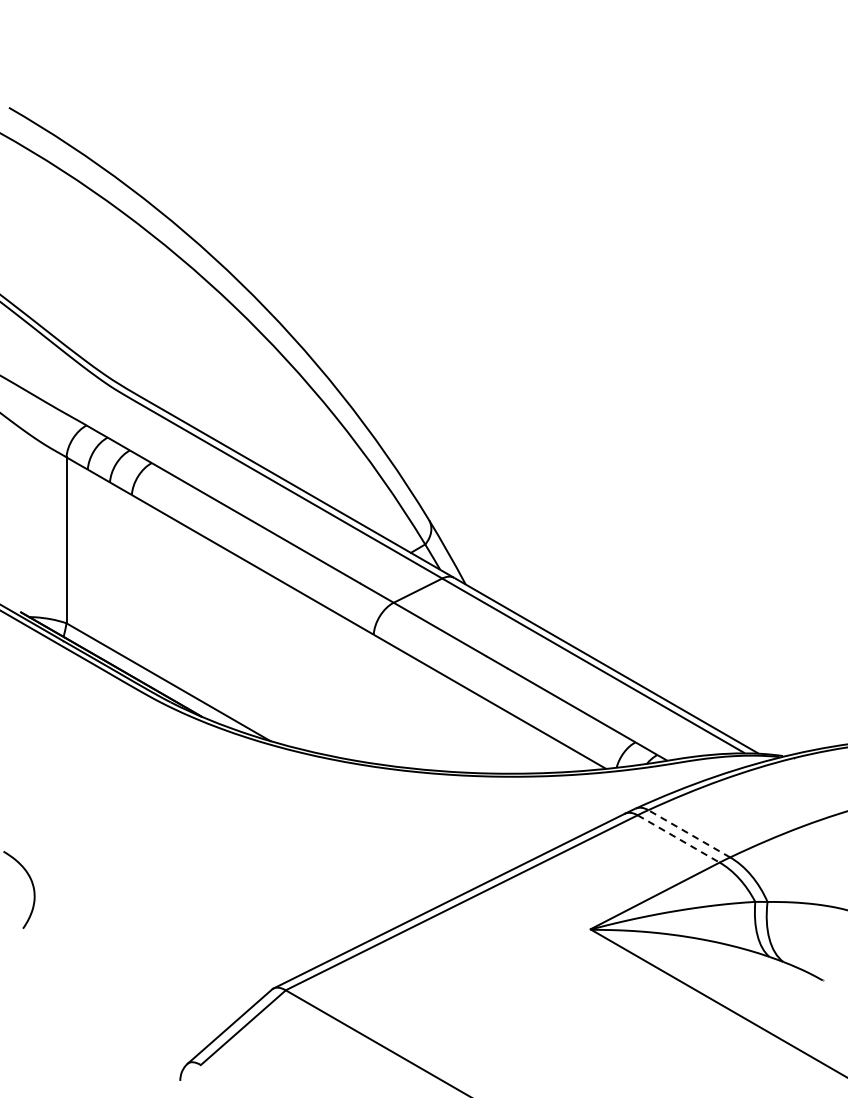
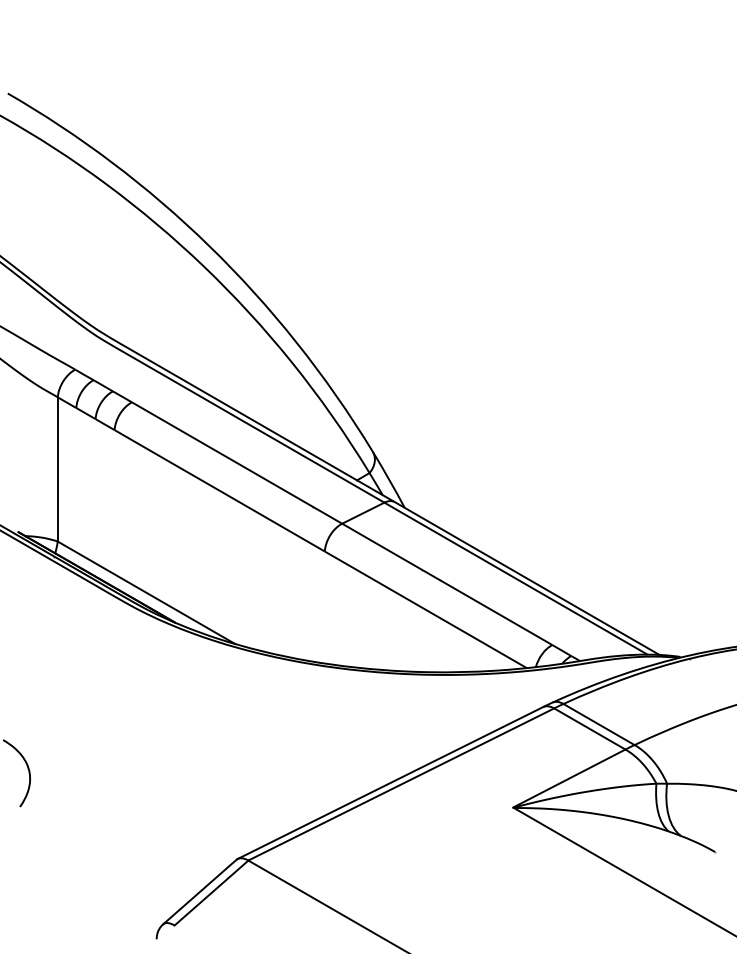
line: (688, 833) -> (598, 724), dashed -> solid
line: (679, 839) -> (590, 729), dashed -> solid

